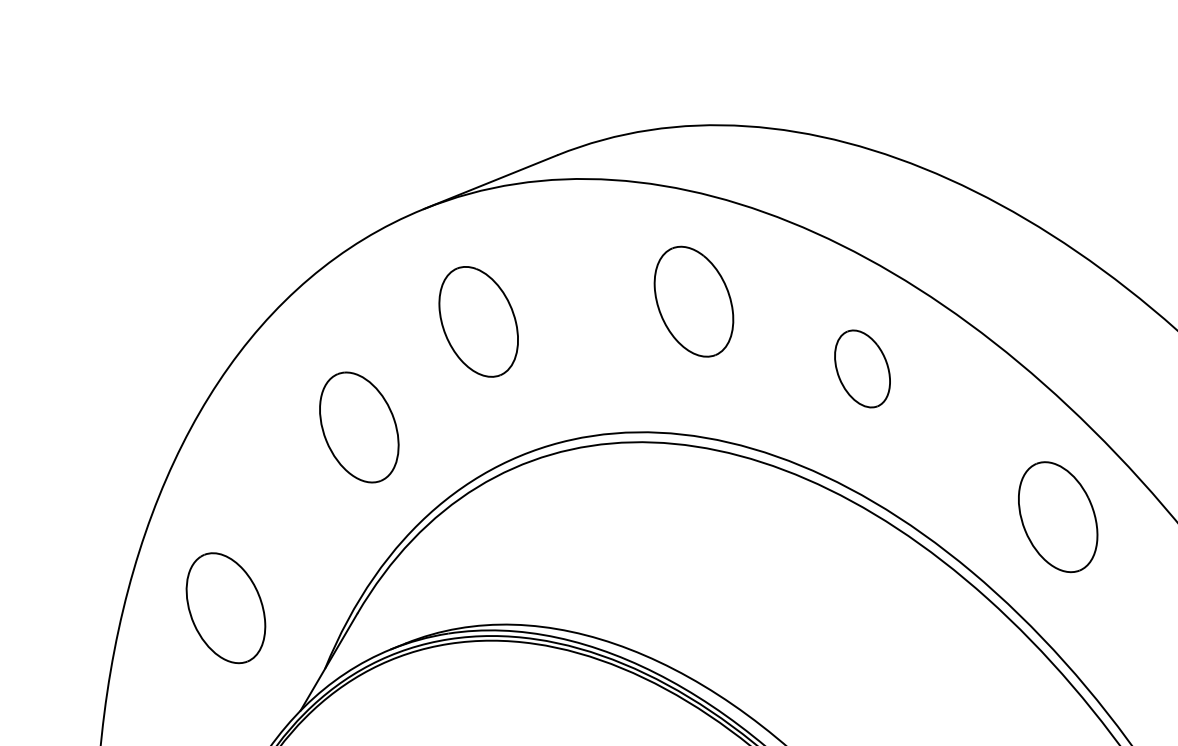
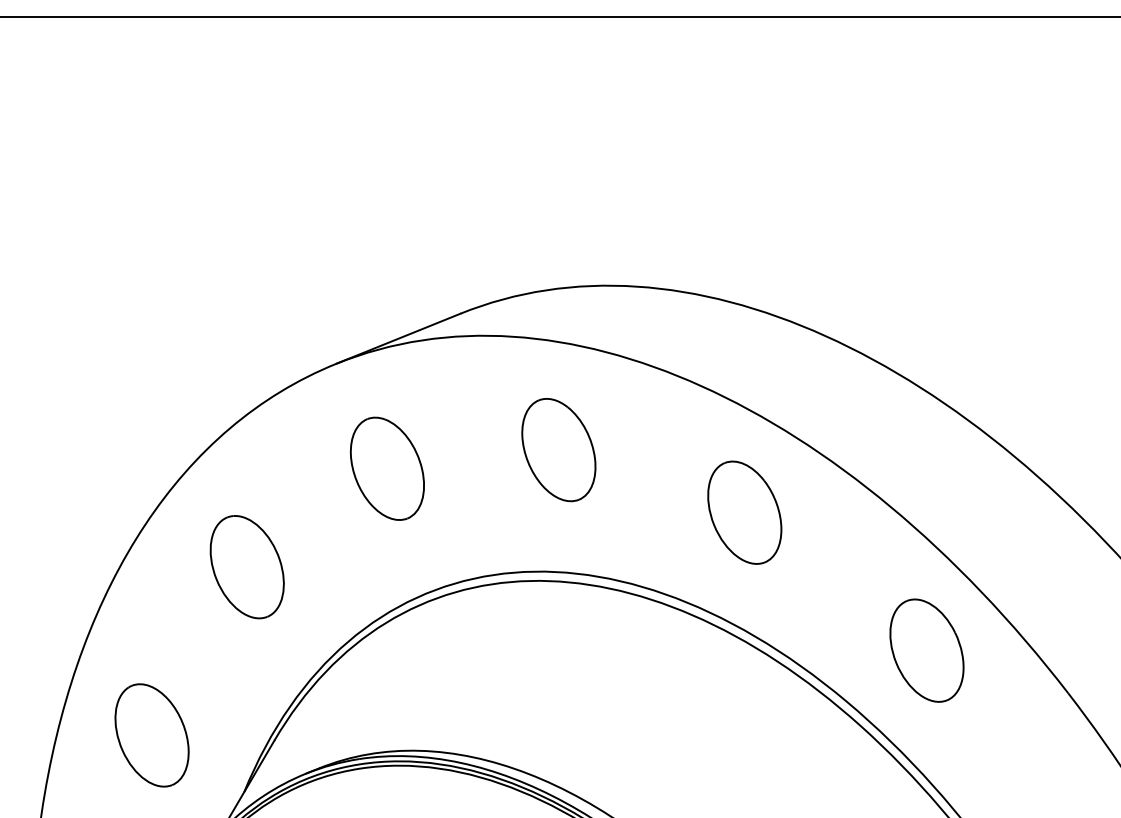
part: (693, 302) -> (558, 450), moved
part: (862, 368) -> (744, 512), size x1.43
part: (358, 427) -> (246, 567), moved

